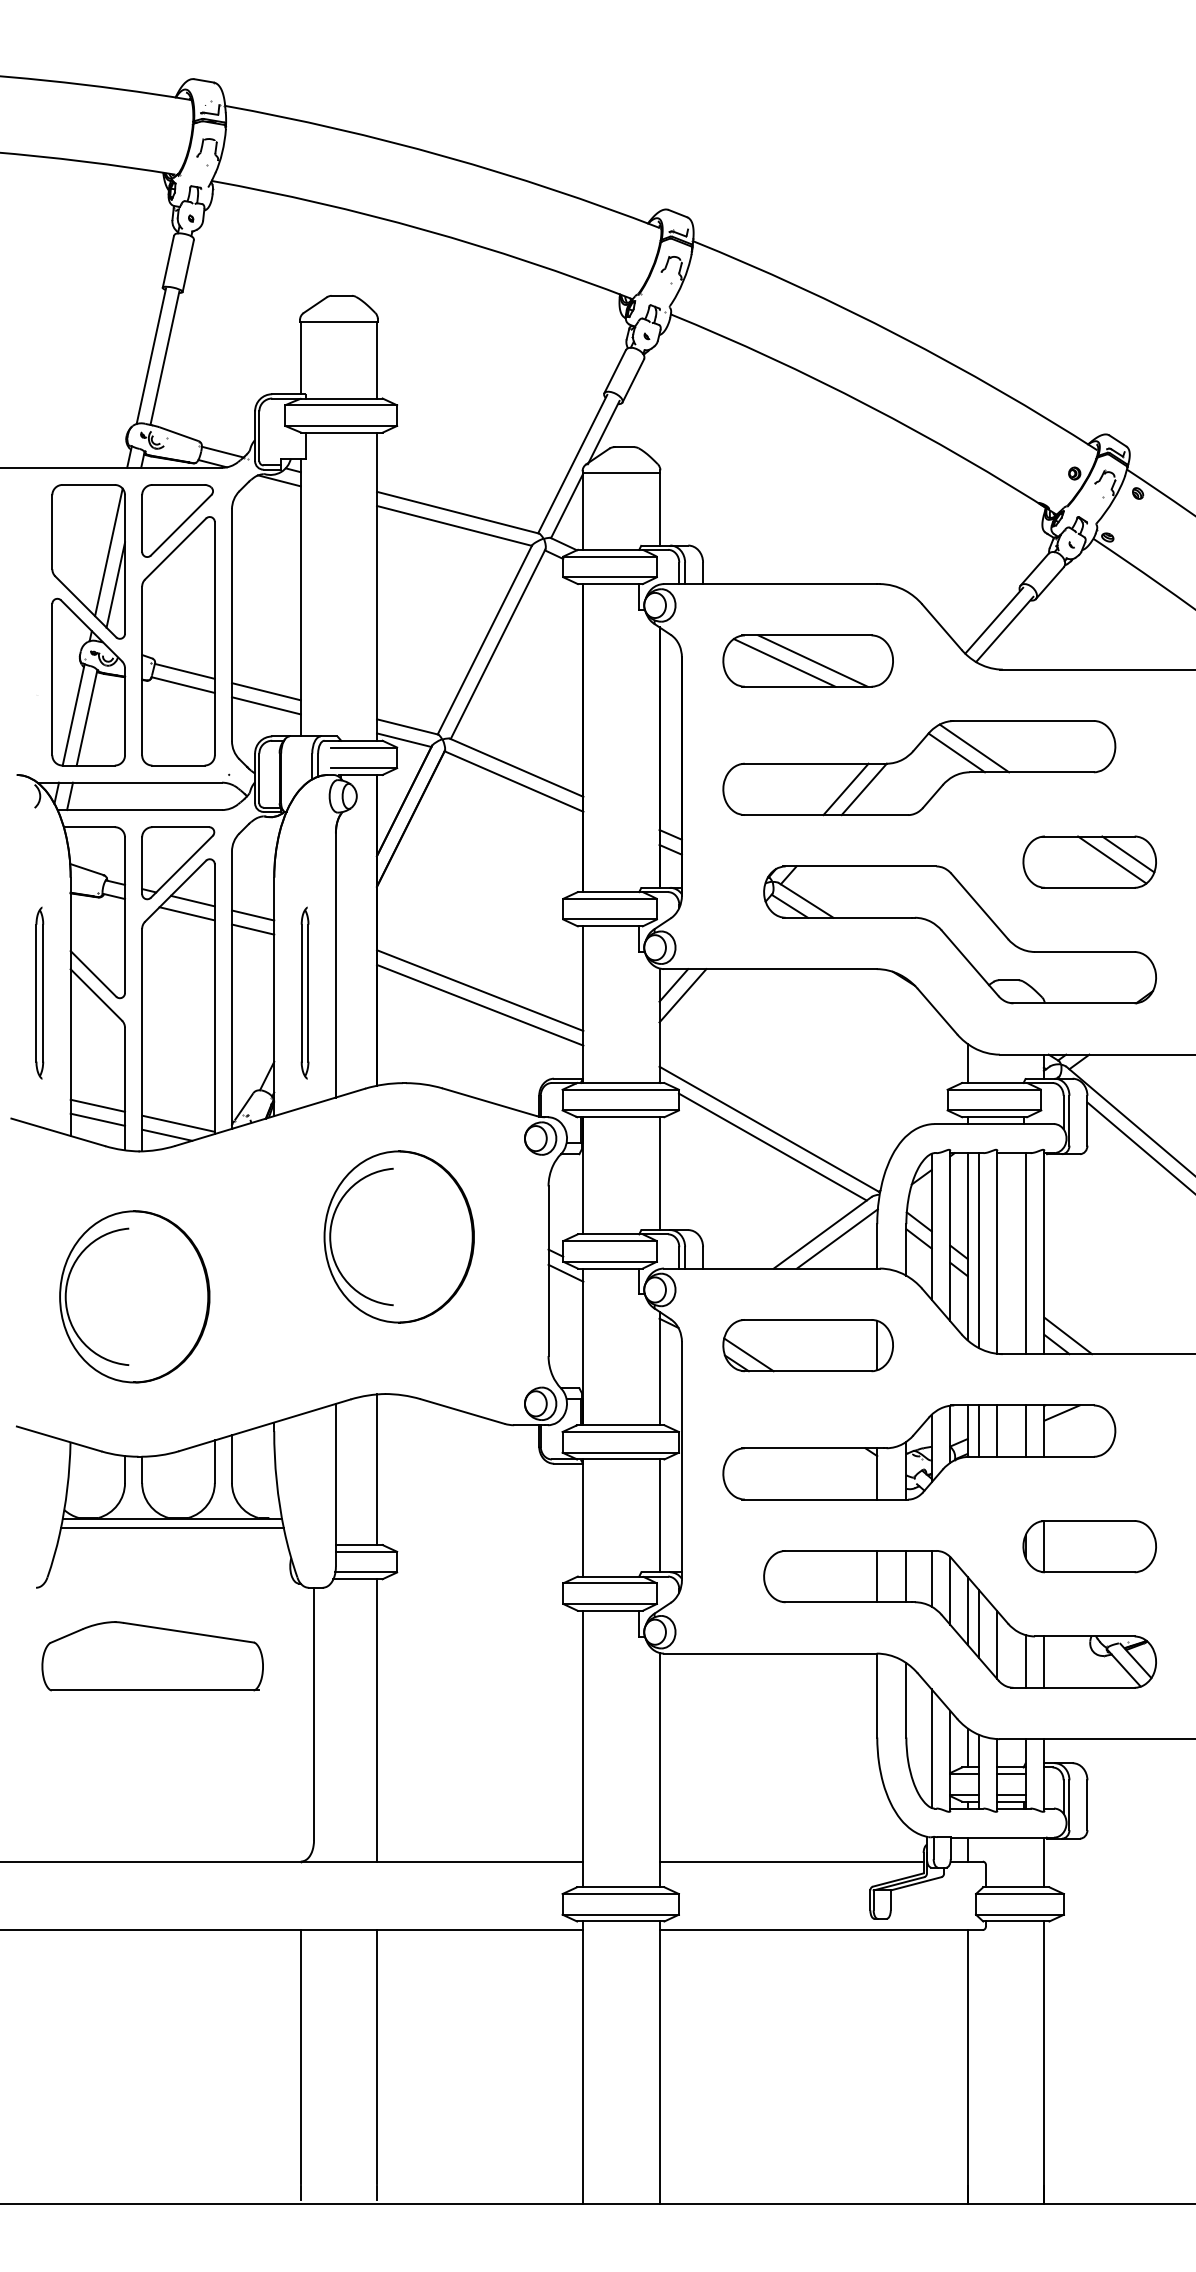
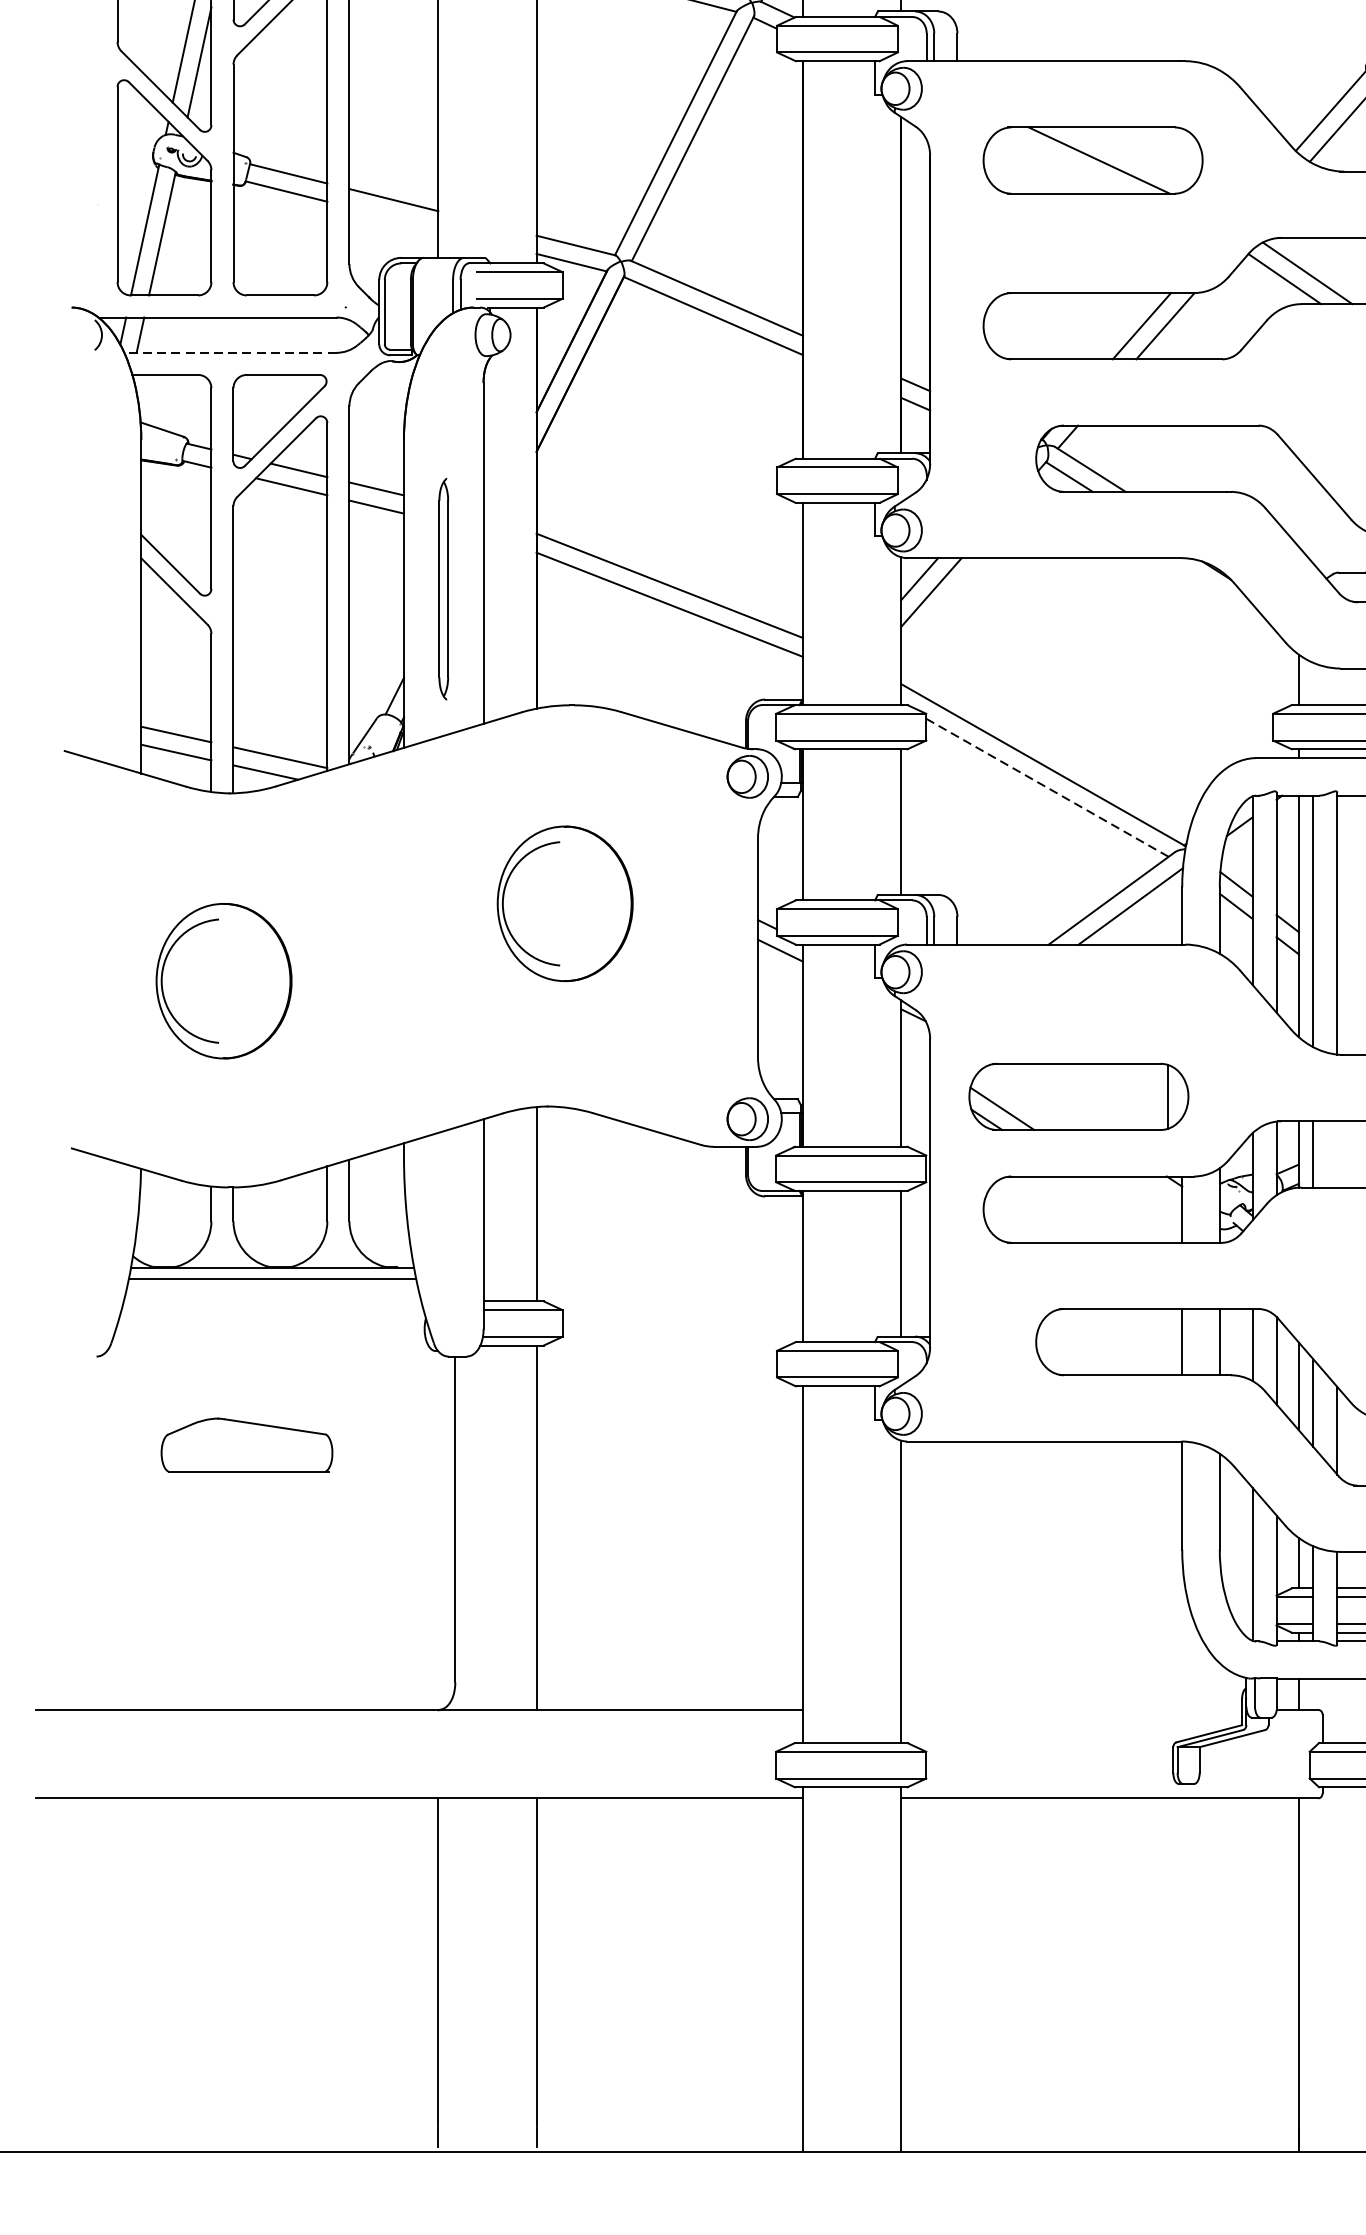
line: (784, 662) -> (1062, 162), removed
line: (266, 705) -> (393, 217), removed
line: (139, 810) -> (230, 353), solid -> dashed
part: (39, 992) -> (101, 588), removed
line: (773, 1147) -> (1048, 788), solid -> dashed
part: (398, 1236) -> (564, 903), size x0.7
part: (134, 1296) -> (223, 980), size x0.7
part: (807, 1345) -> (1078, 1096), moved
line: (997, 1430) -> (1337, 1153), removed
part: (152, 1656) -> (246, 1445), size x0.6
line: (791, 1861) -> (1071, 1709), removed

